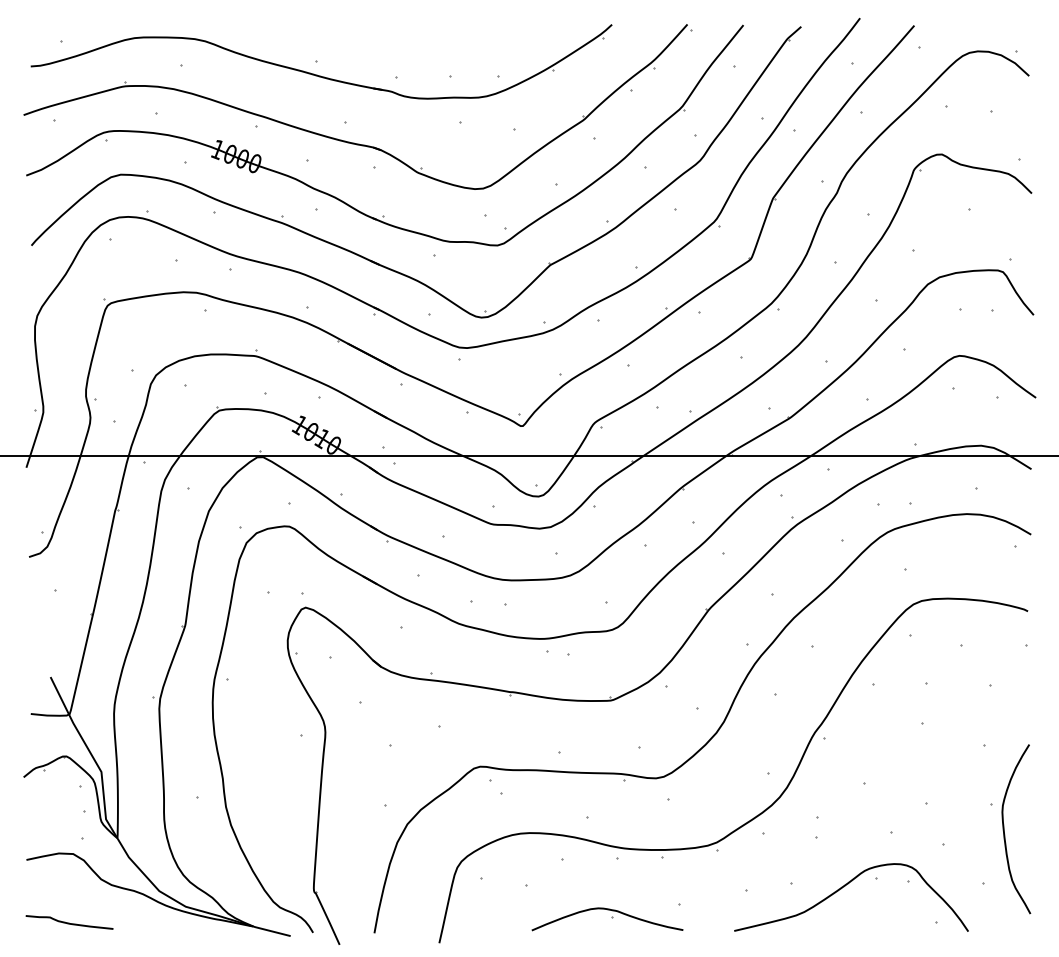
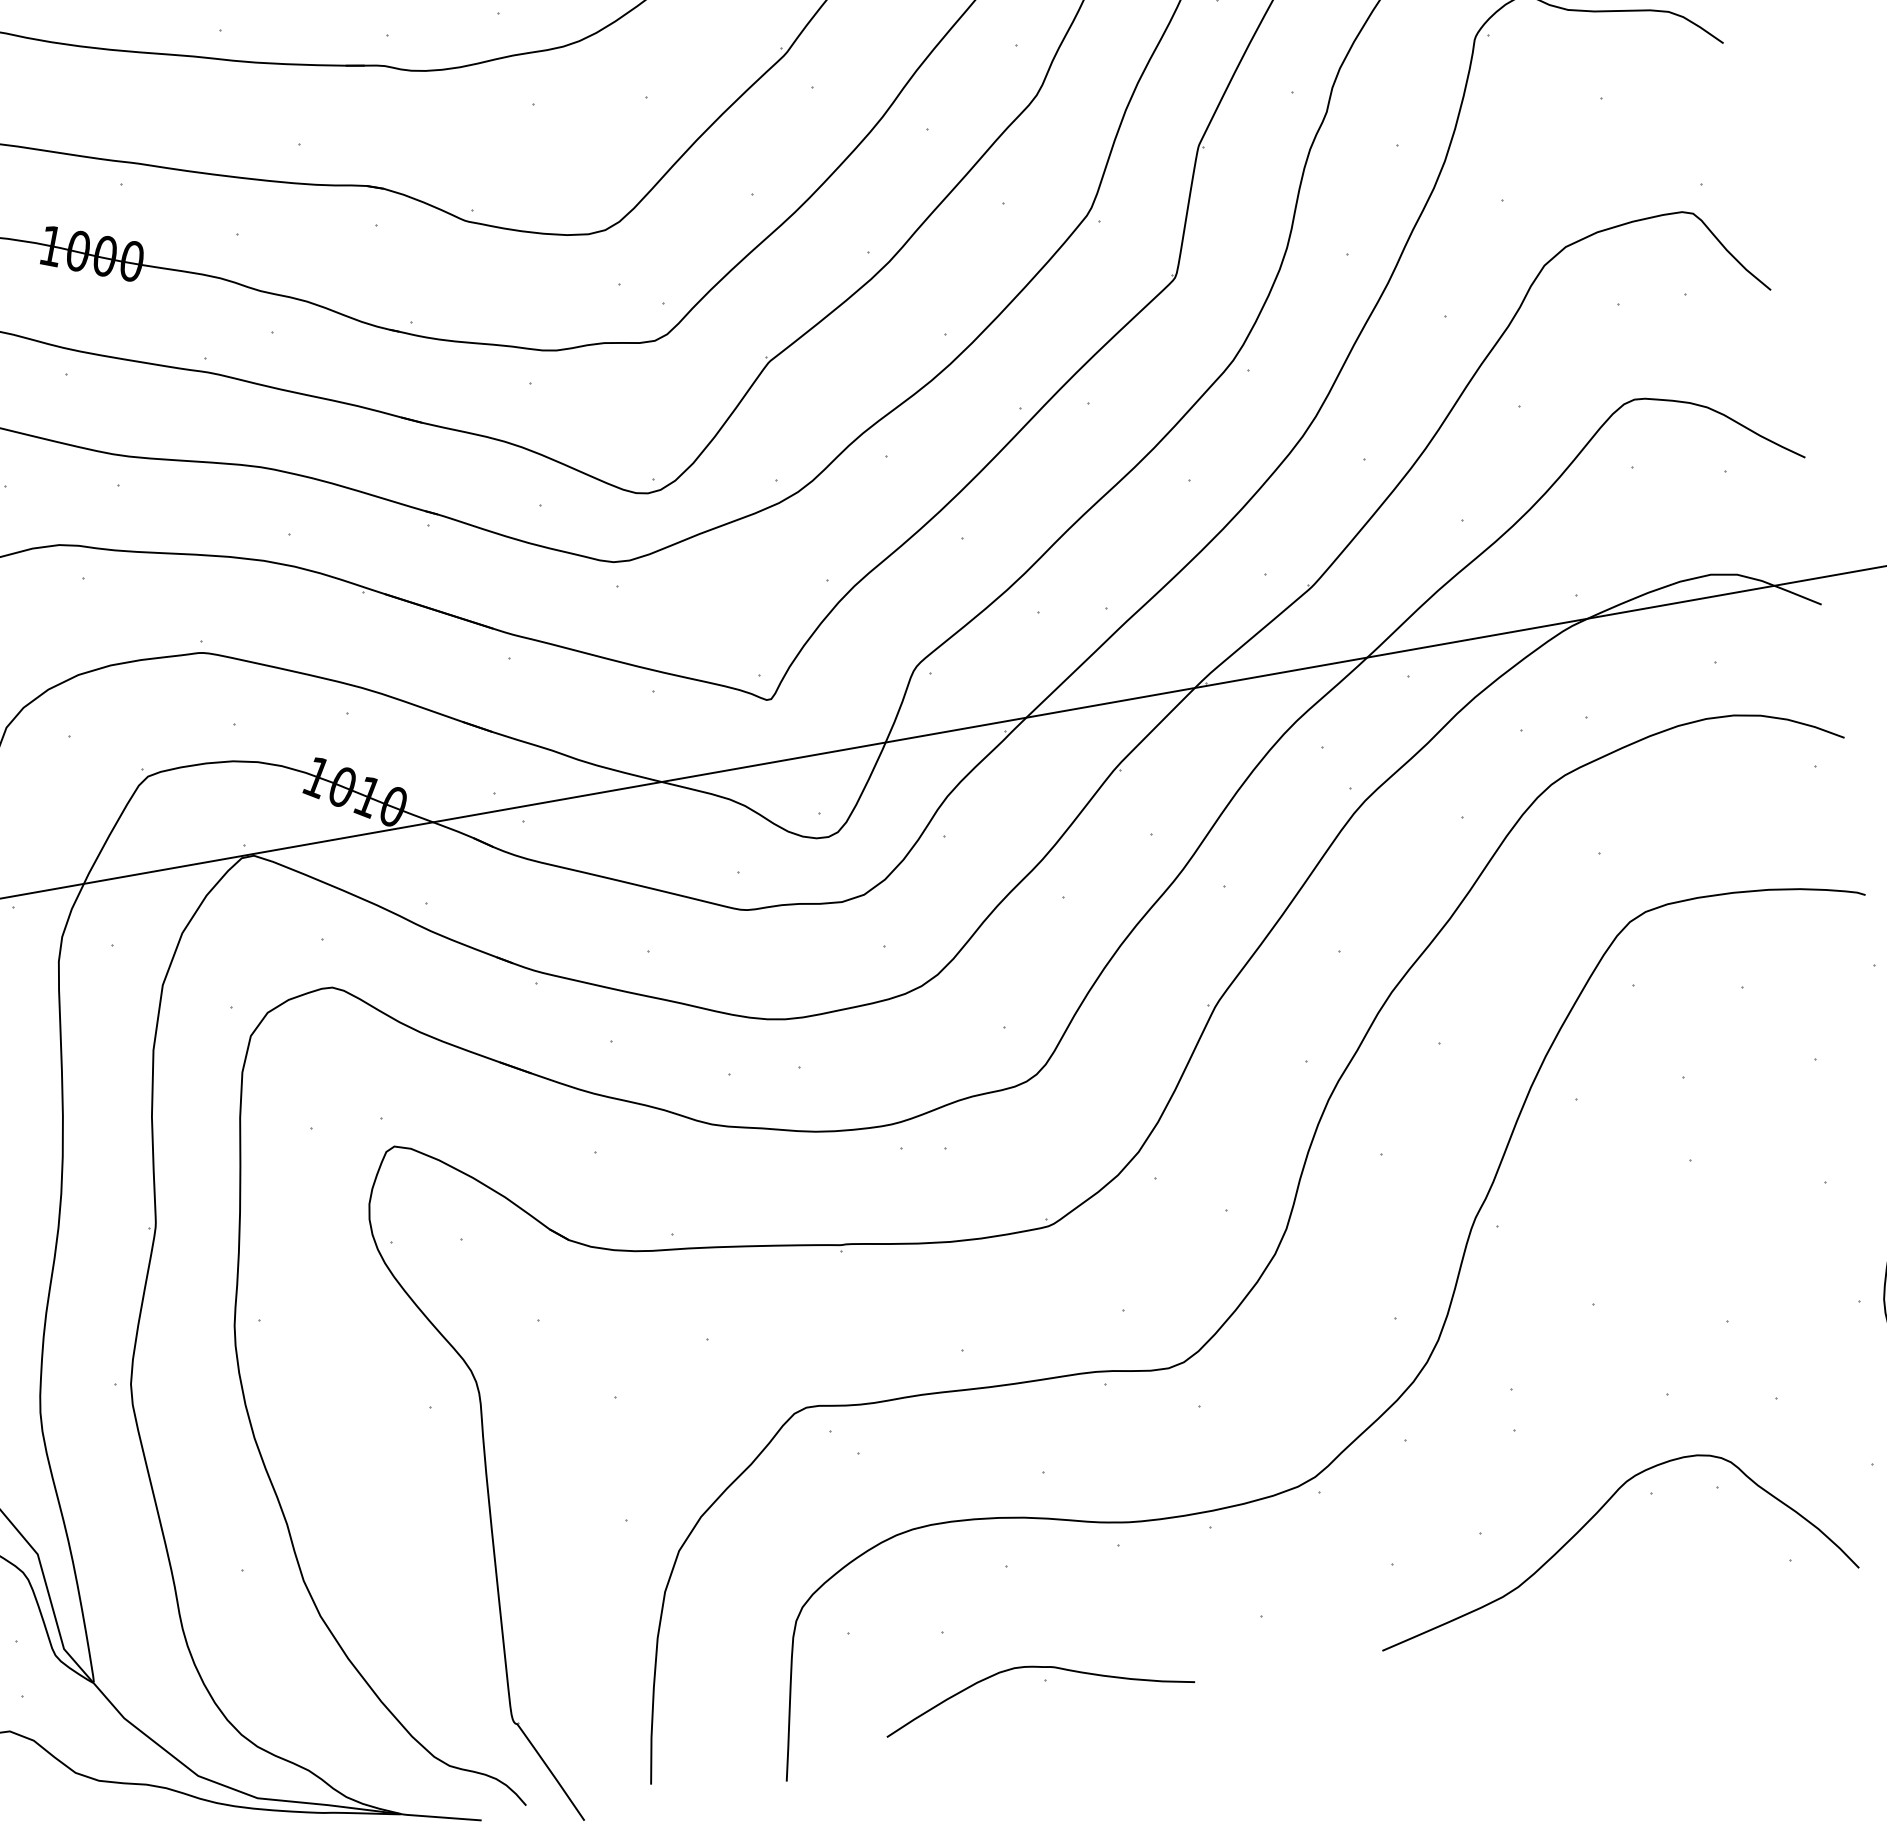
part: (607, 919) -> (1036, 1687), moved

